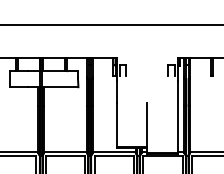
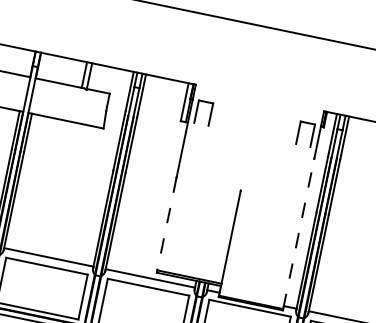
line: (178, 117) -> (299, 234), solid -> dashed
line: (116, 125) -> (166, 224), solid -> dashed

